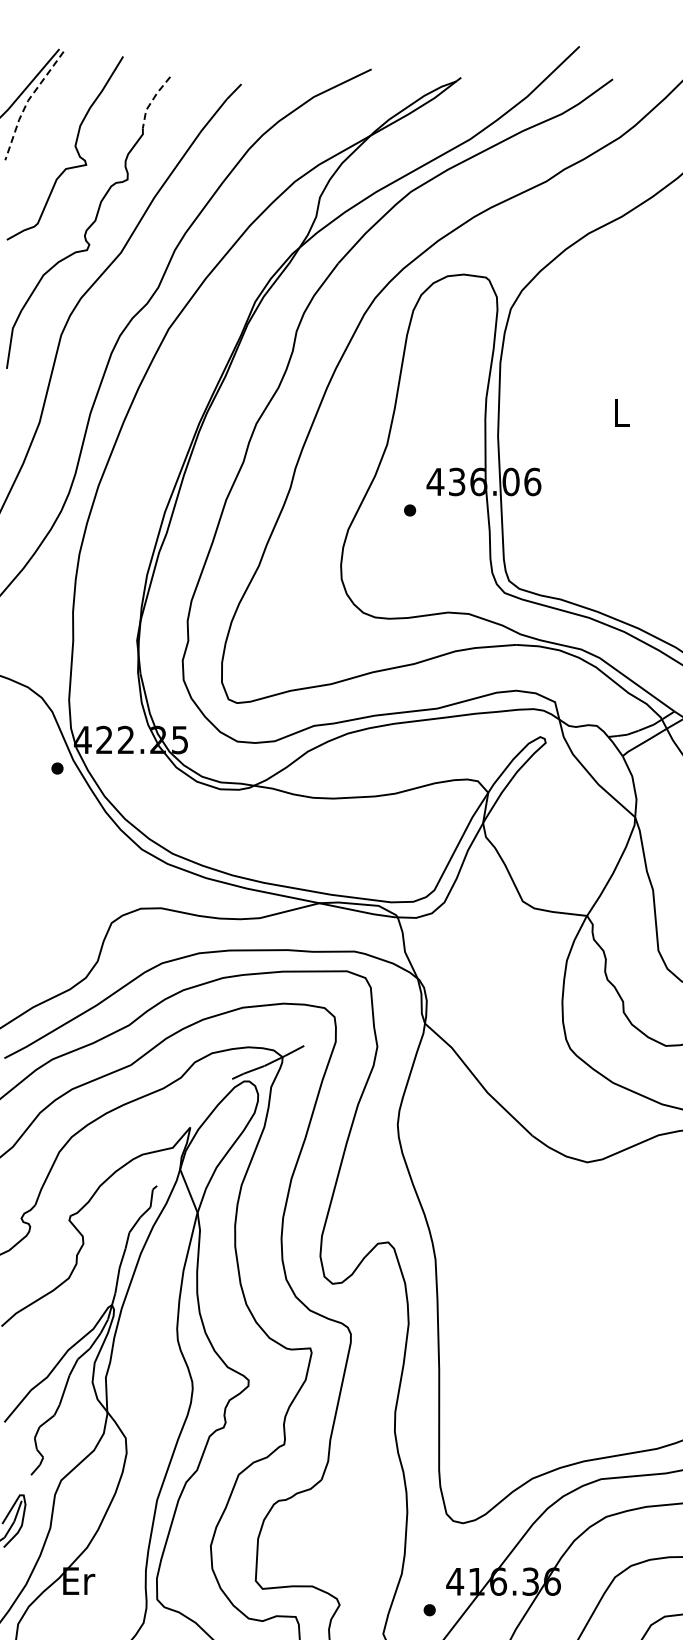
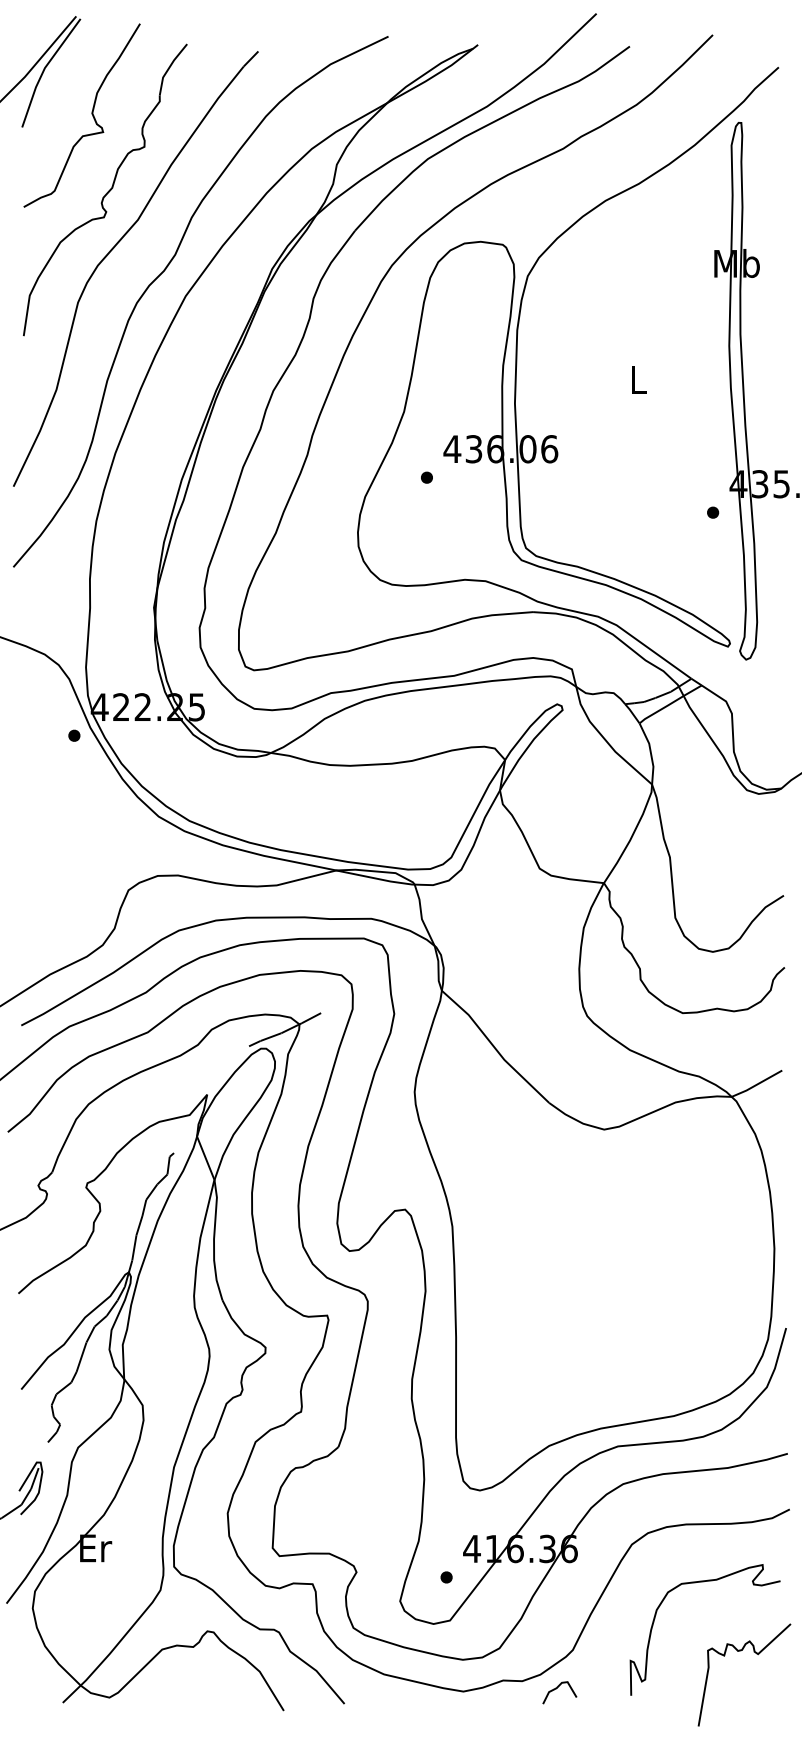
line: (151, 101) -> (168, 68), dashed -> solid
line: (27, 102) -> (44, 69), dashed -> solid

